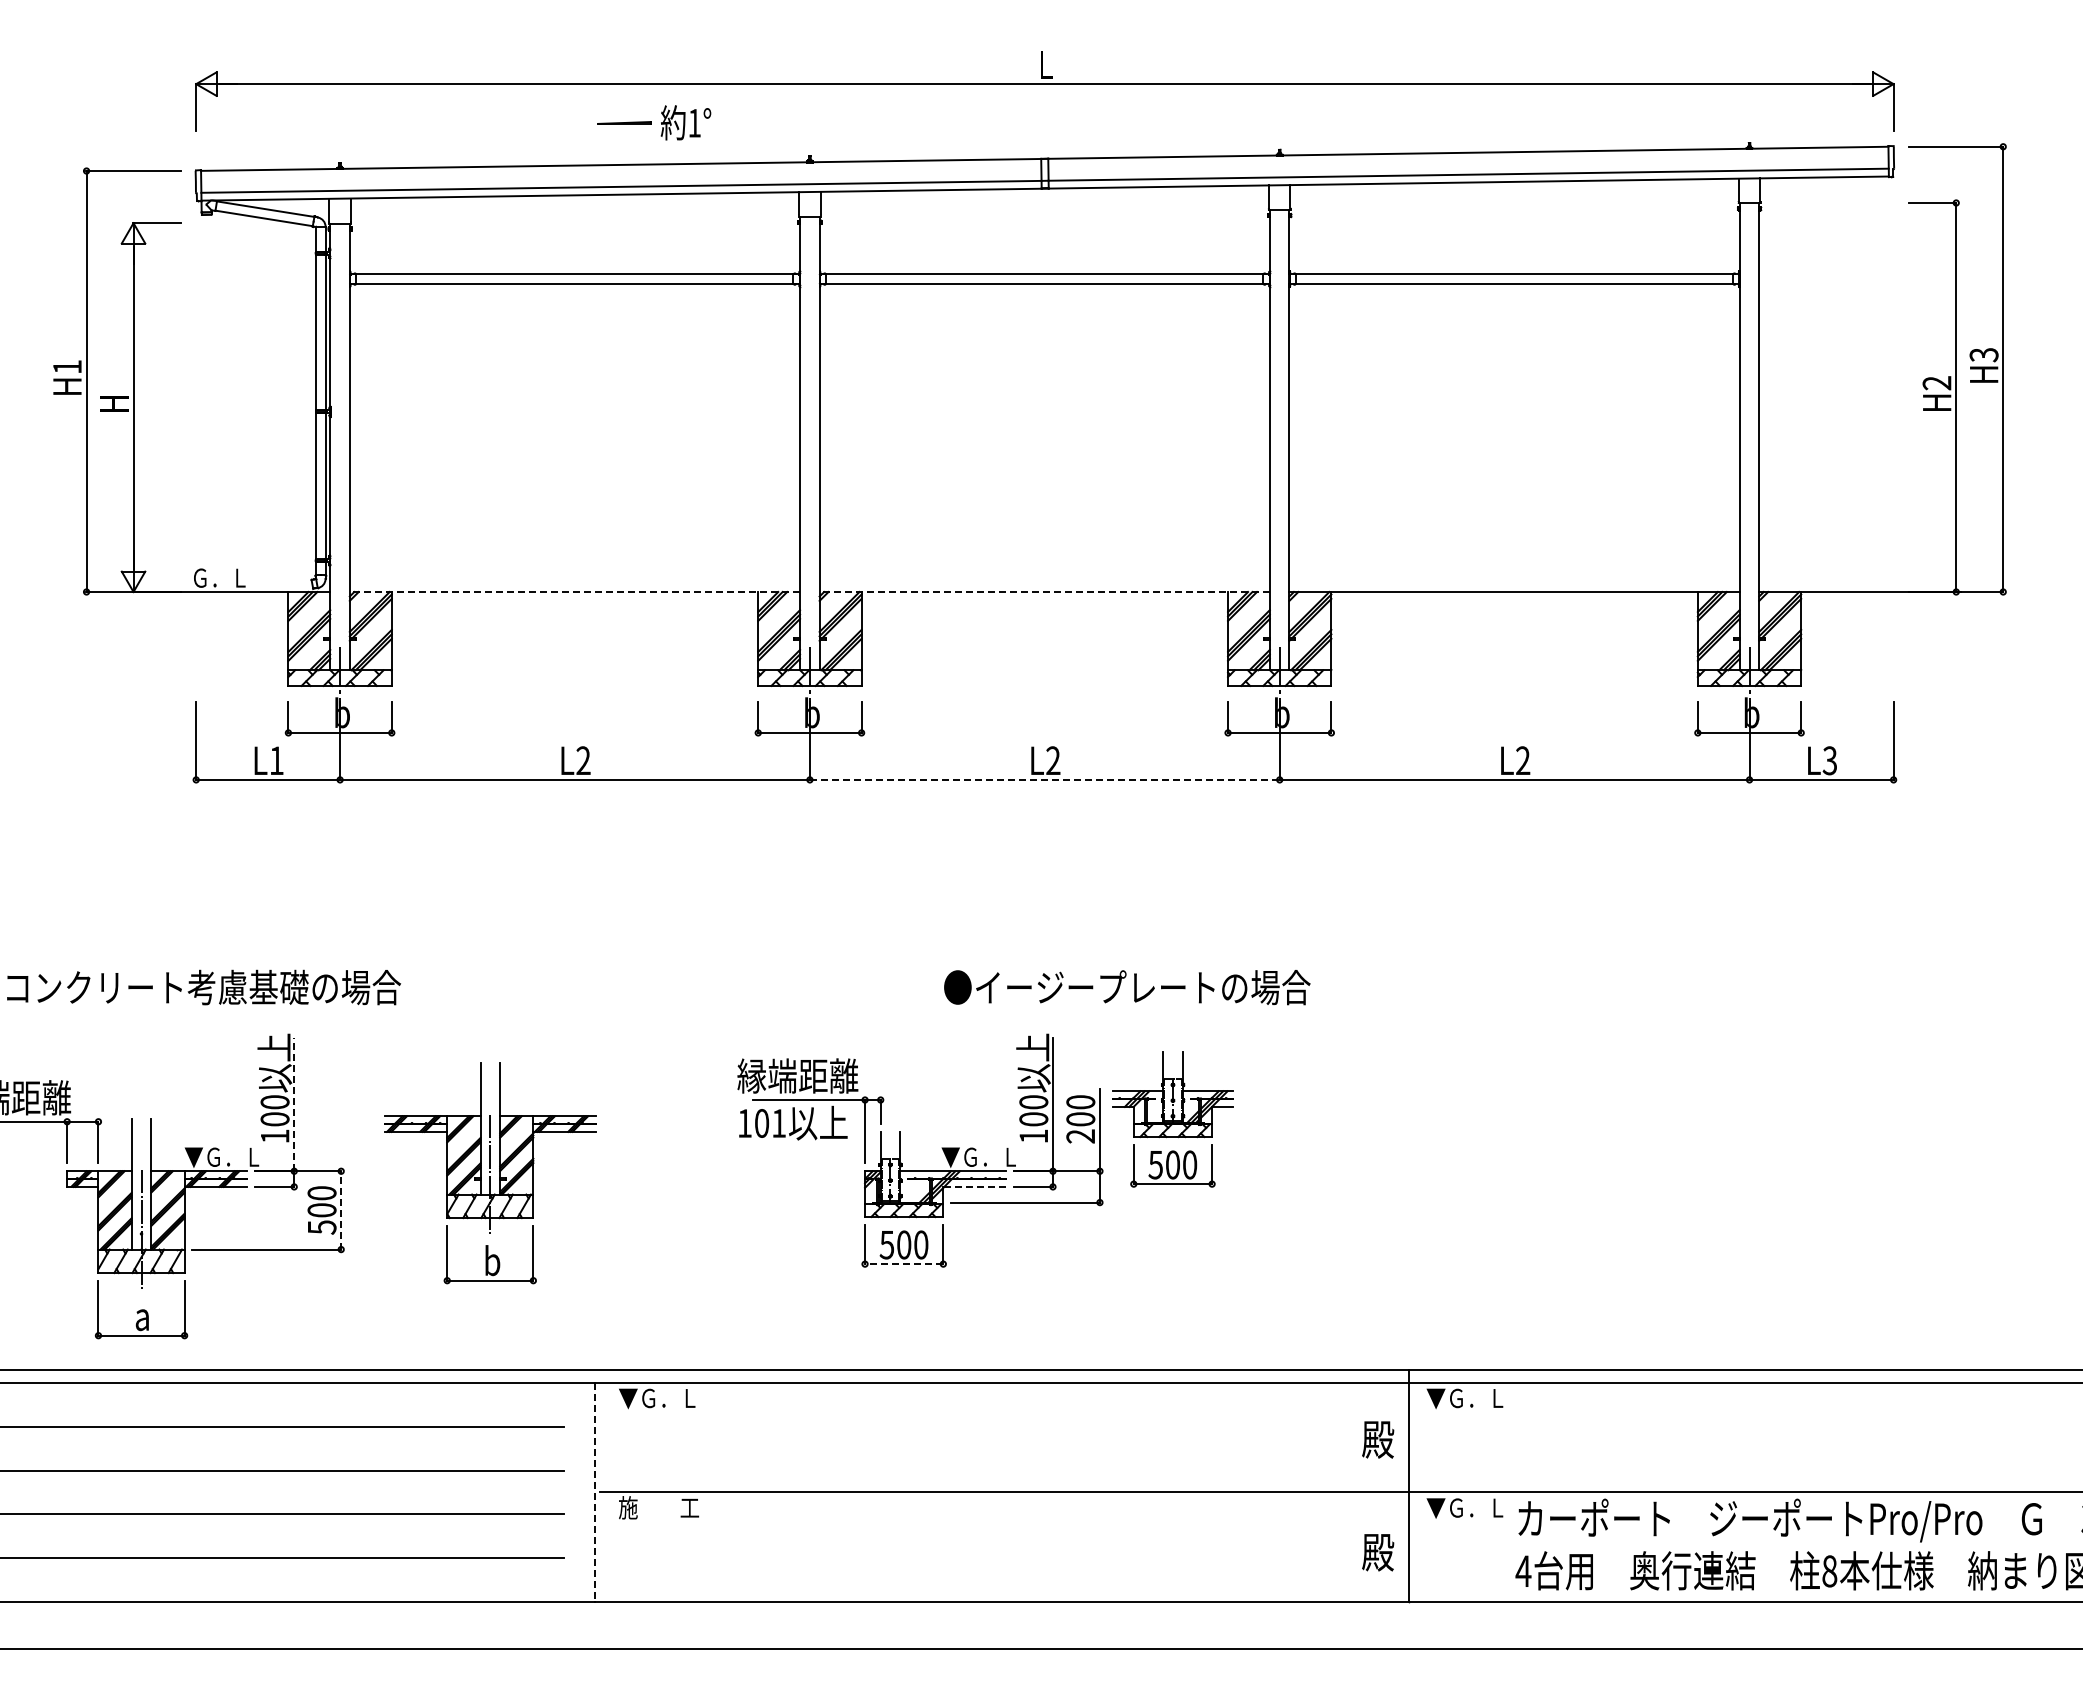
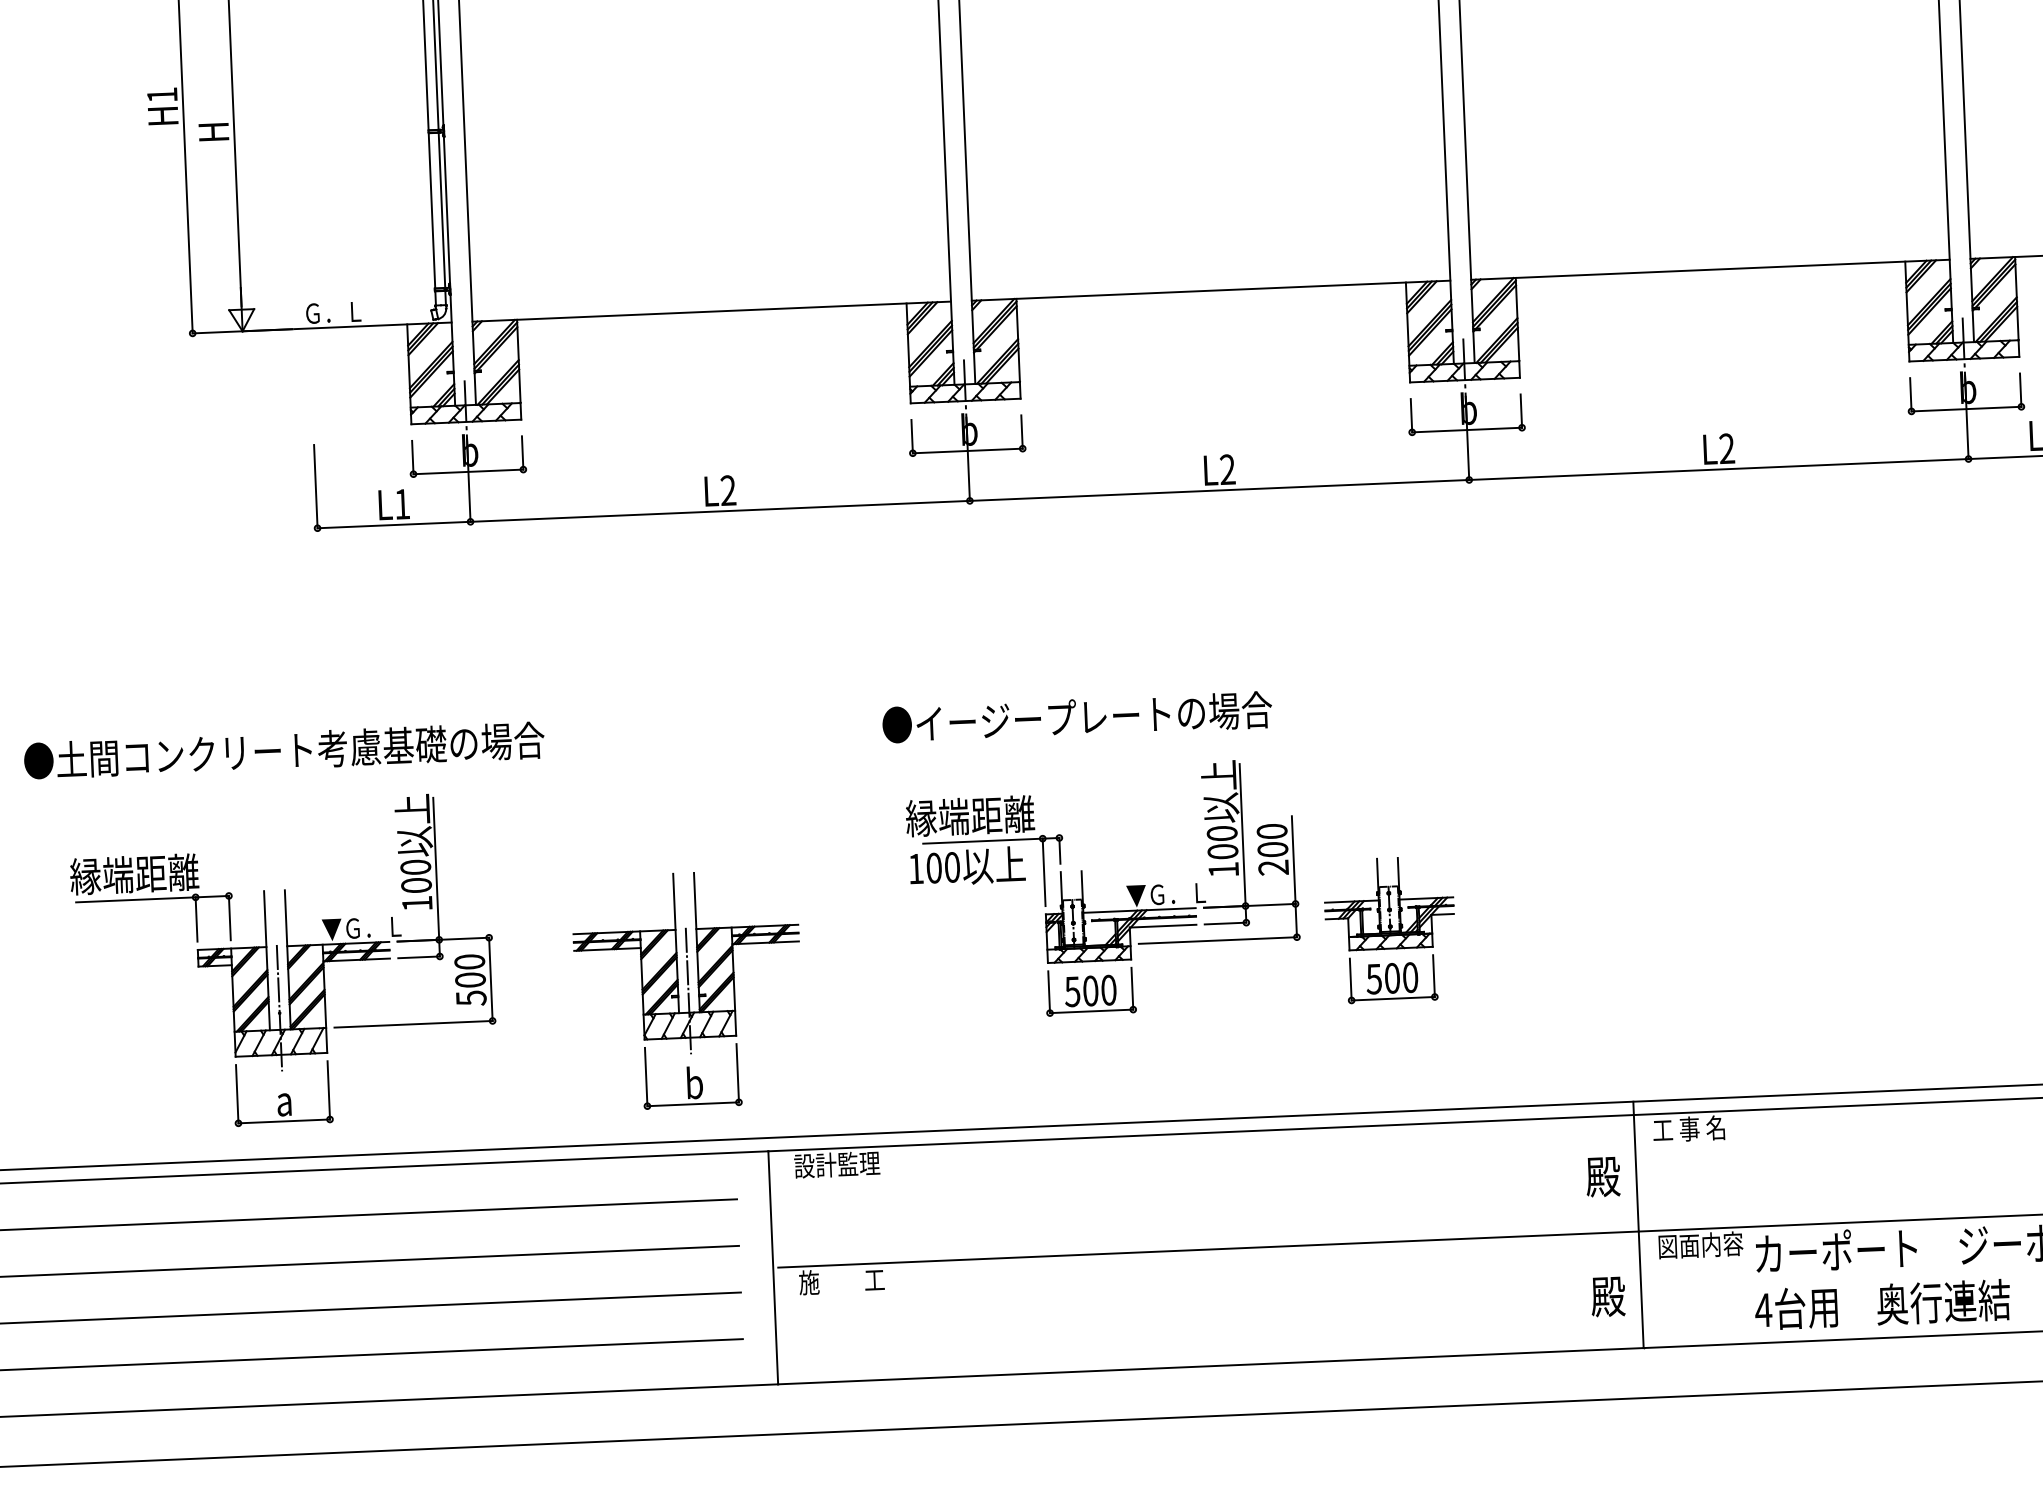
line: (574, 591) -> (711, 311), dashed -> solid
line: (1044, 591) -> (1210, 290), dashed -> solid
line: (1044, 779) -> (1219, 490), dashed -> solid
text: (1127, 987) -> (1077, 717), moved
line: (294, 1104) -> (436, 868), dashed -> solid
part: (1172, 1119) -> (1389, 930), moved
text: (779, 1123) -> (952, 867), 101 -> 100
part: (490, 1173) -> (688, 990), moved
line: (974, 1186) -> (1162, 925), dashed -> solid
line: (341, 1209) -> (491, 978), dashed -> solid
line: (903, 1264) -> (1090, 1011), dashed -> solid
text: (658, 1397) -> (836, 1164), ▼Ｇ．Ｌ -> 設計監理
text: (1464, 1397) -> (1693, 1128), ▼Ｇ．Ｌ -> 工 事 名
line: (595, 1492) -> (773, 1267), dashed -> solid
text: (1466, 1507) -> (1700, 1244), ▼Ｇ．Ｌ -> 図面内容

